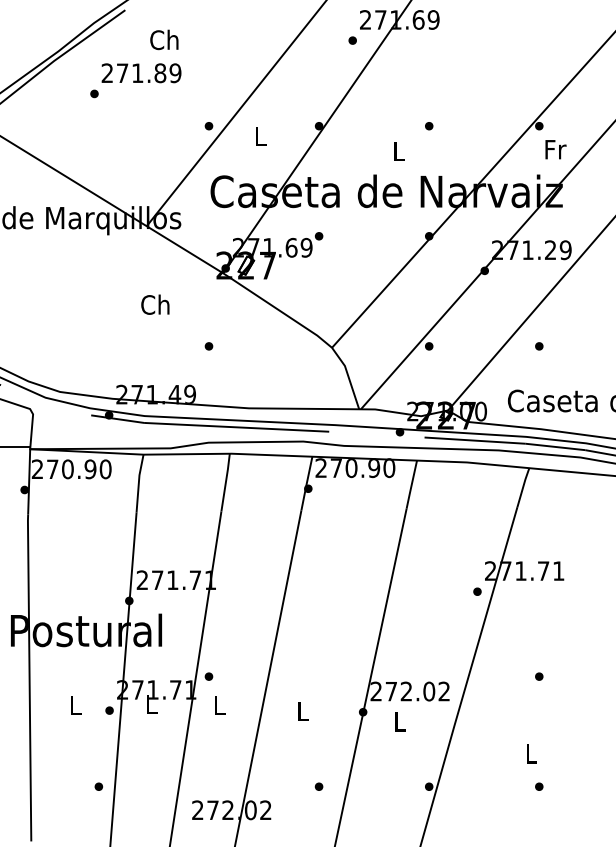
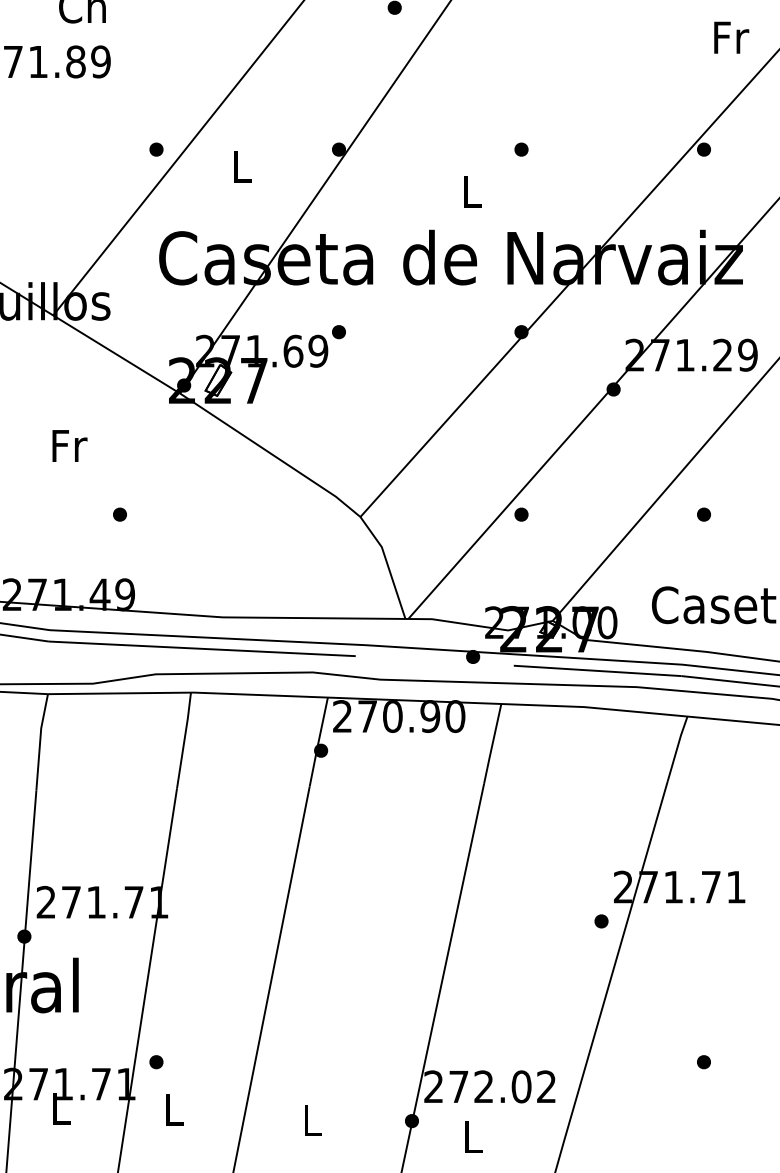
text: (555, 149) -> (730, 37), moved
text: (155, 304) -> (67, 445), Ch -> Fr
part: (208, 346) -> (119, 514), moved

